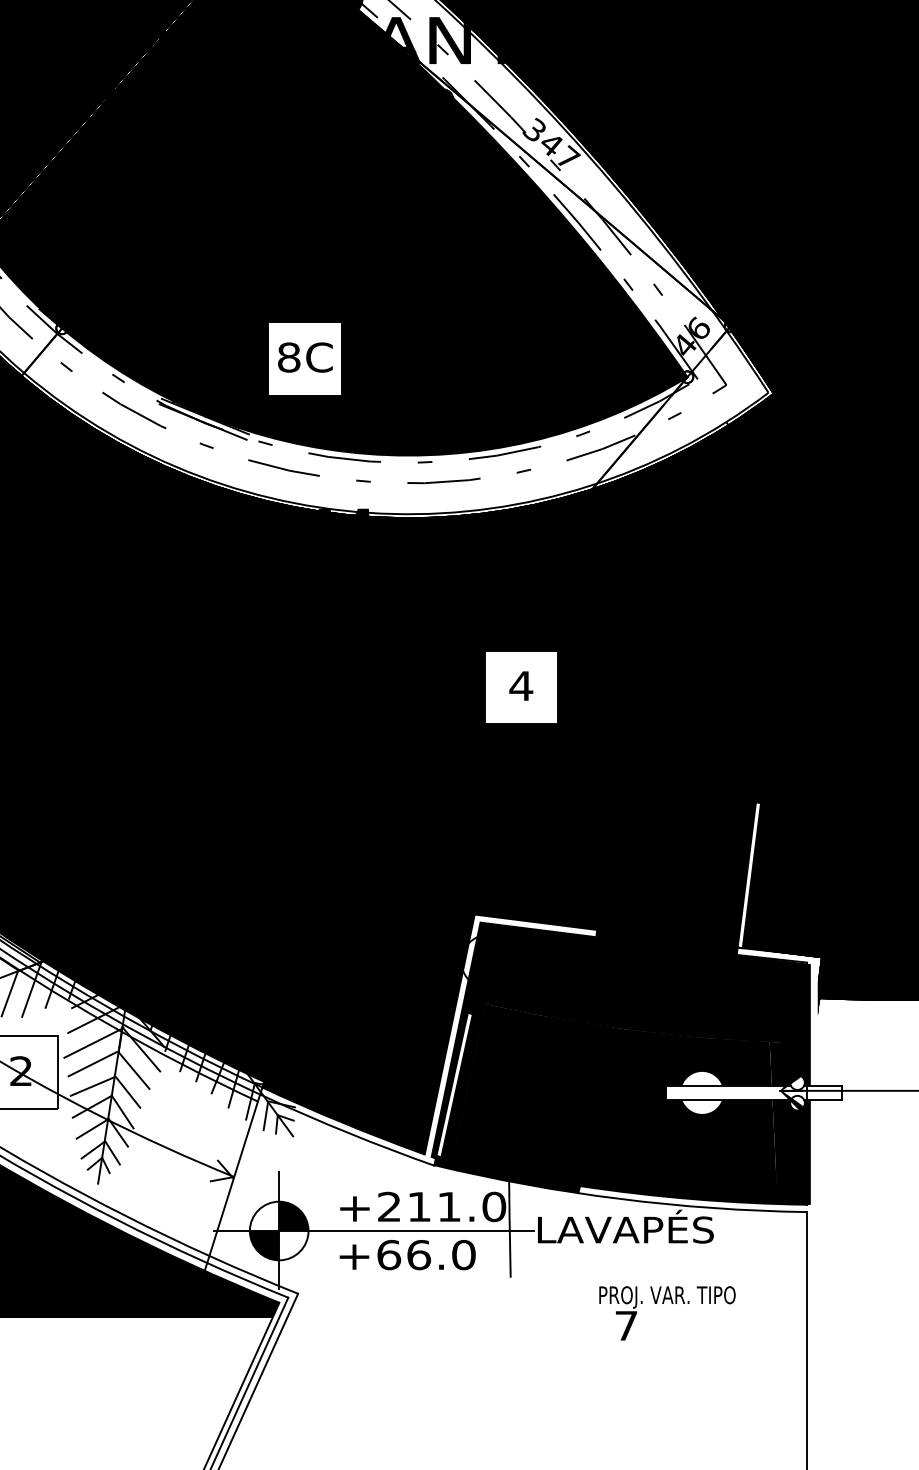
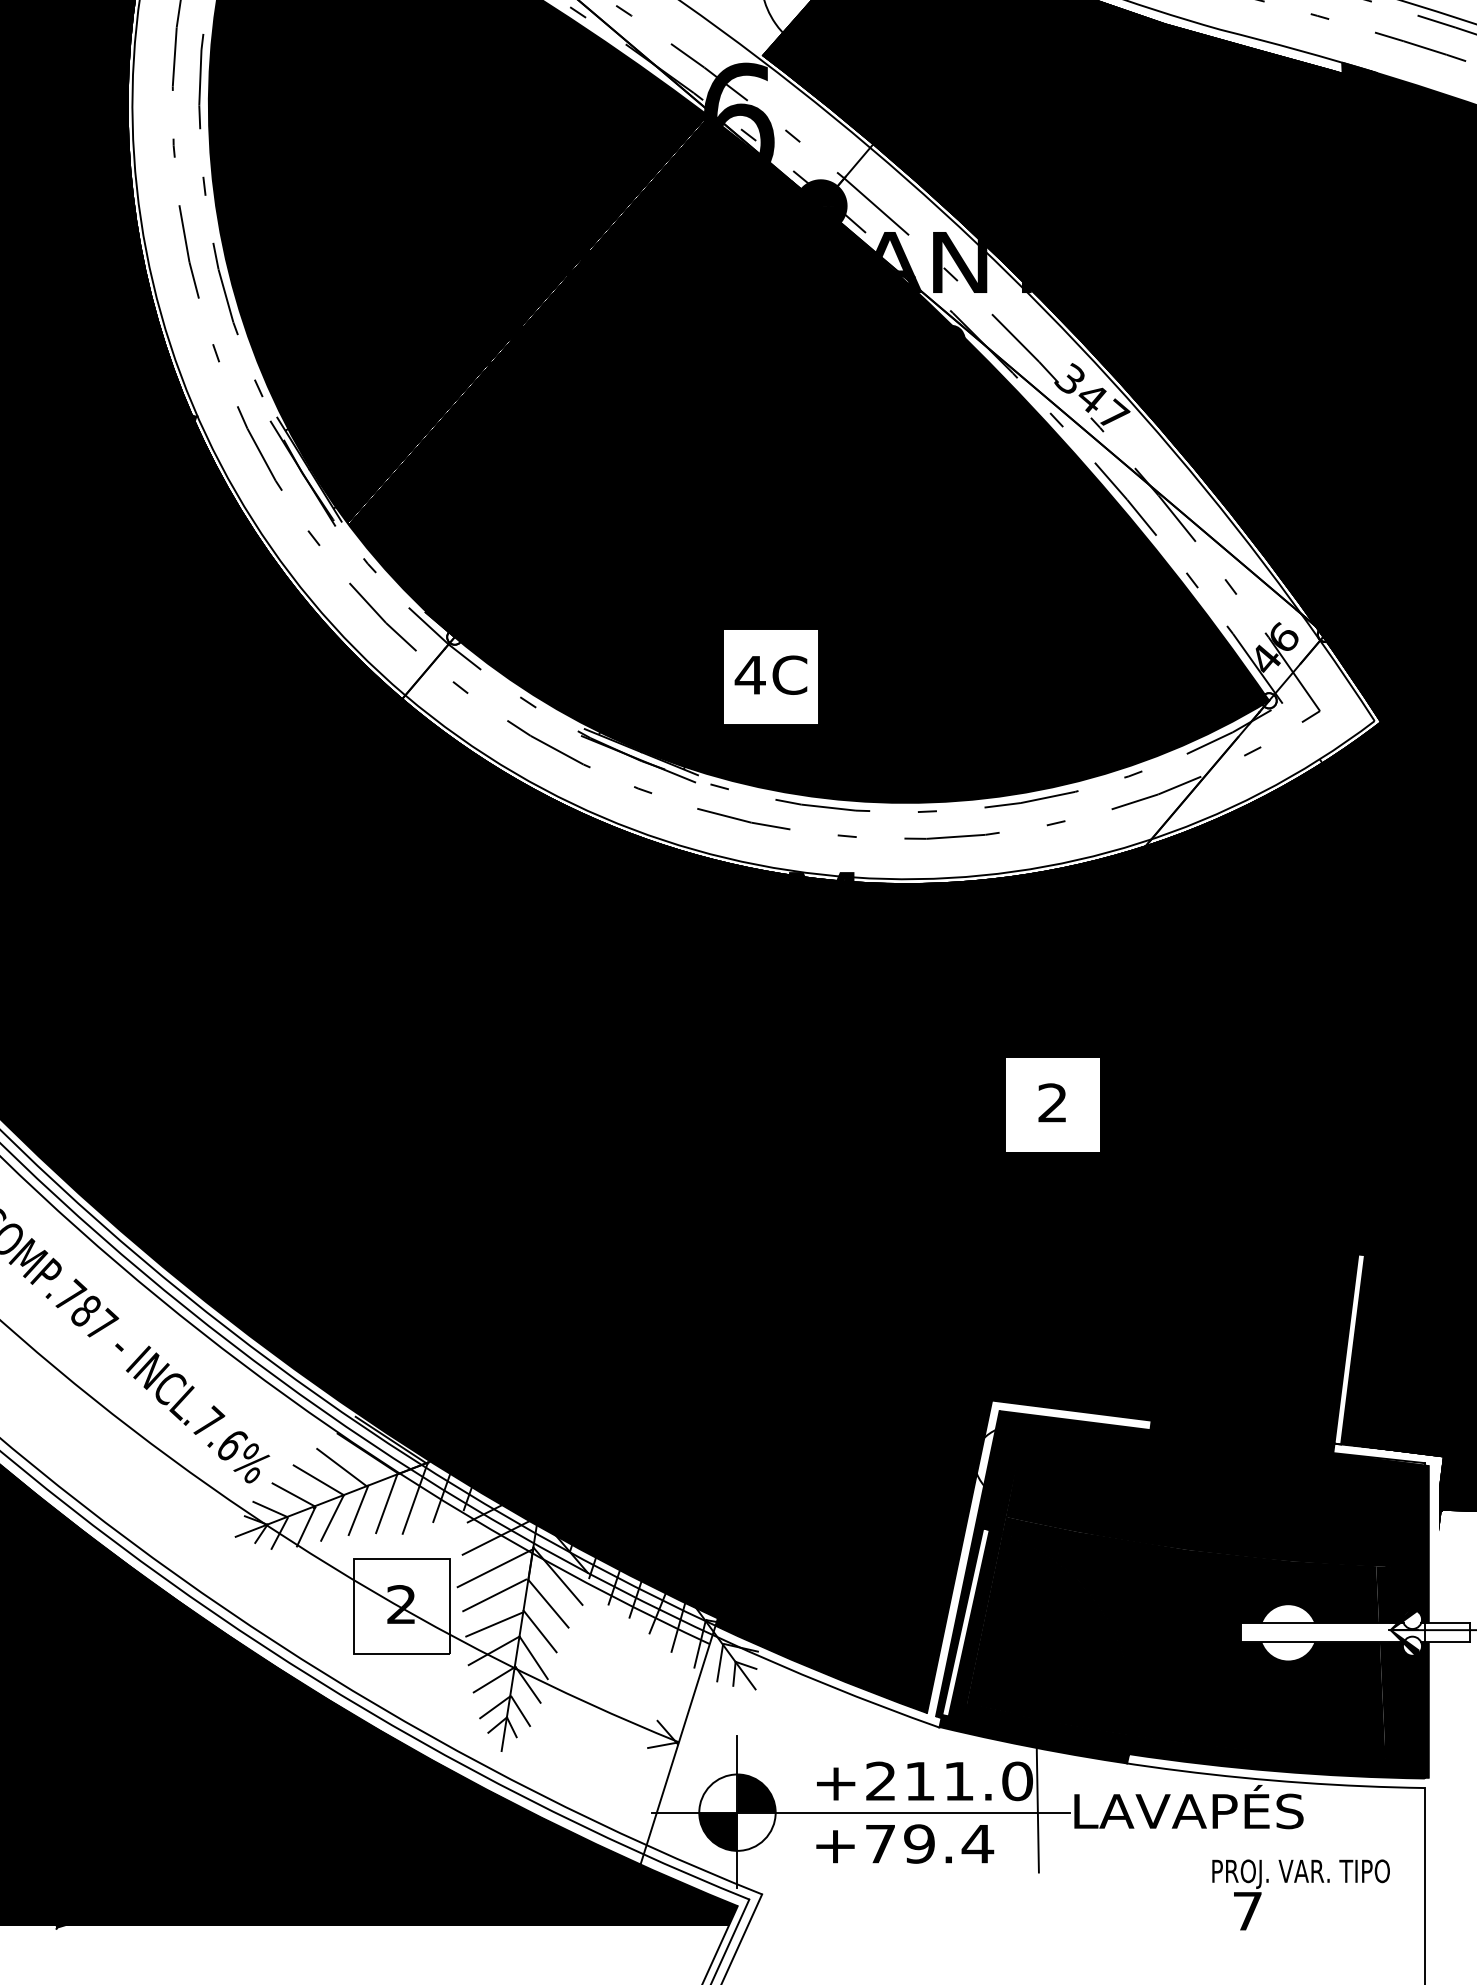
text: (288, 357) -> (749, 674), 8C -> 4C
text: (521, 685) -> (1052, 1102), 4 -> 2
text: (426, 1254) -> (929, 1843), +66.0 -> +79.4
text: (667, 1313) -> (1300, 1894), moved

